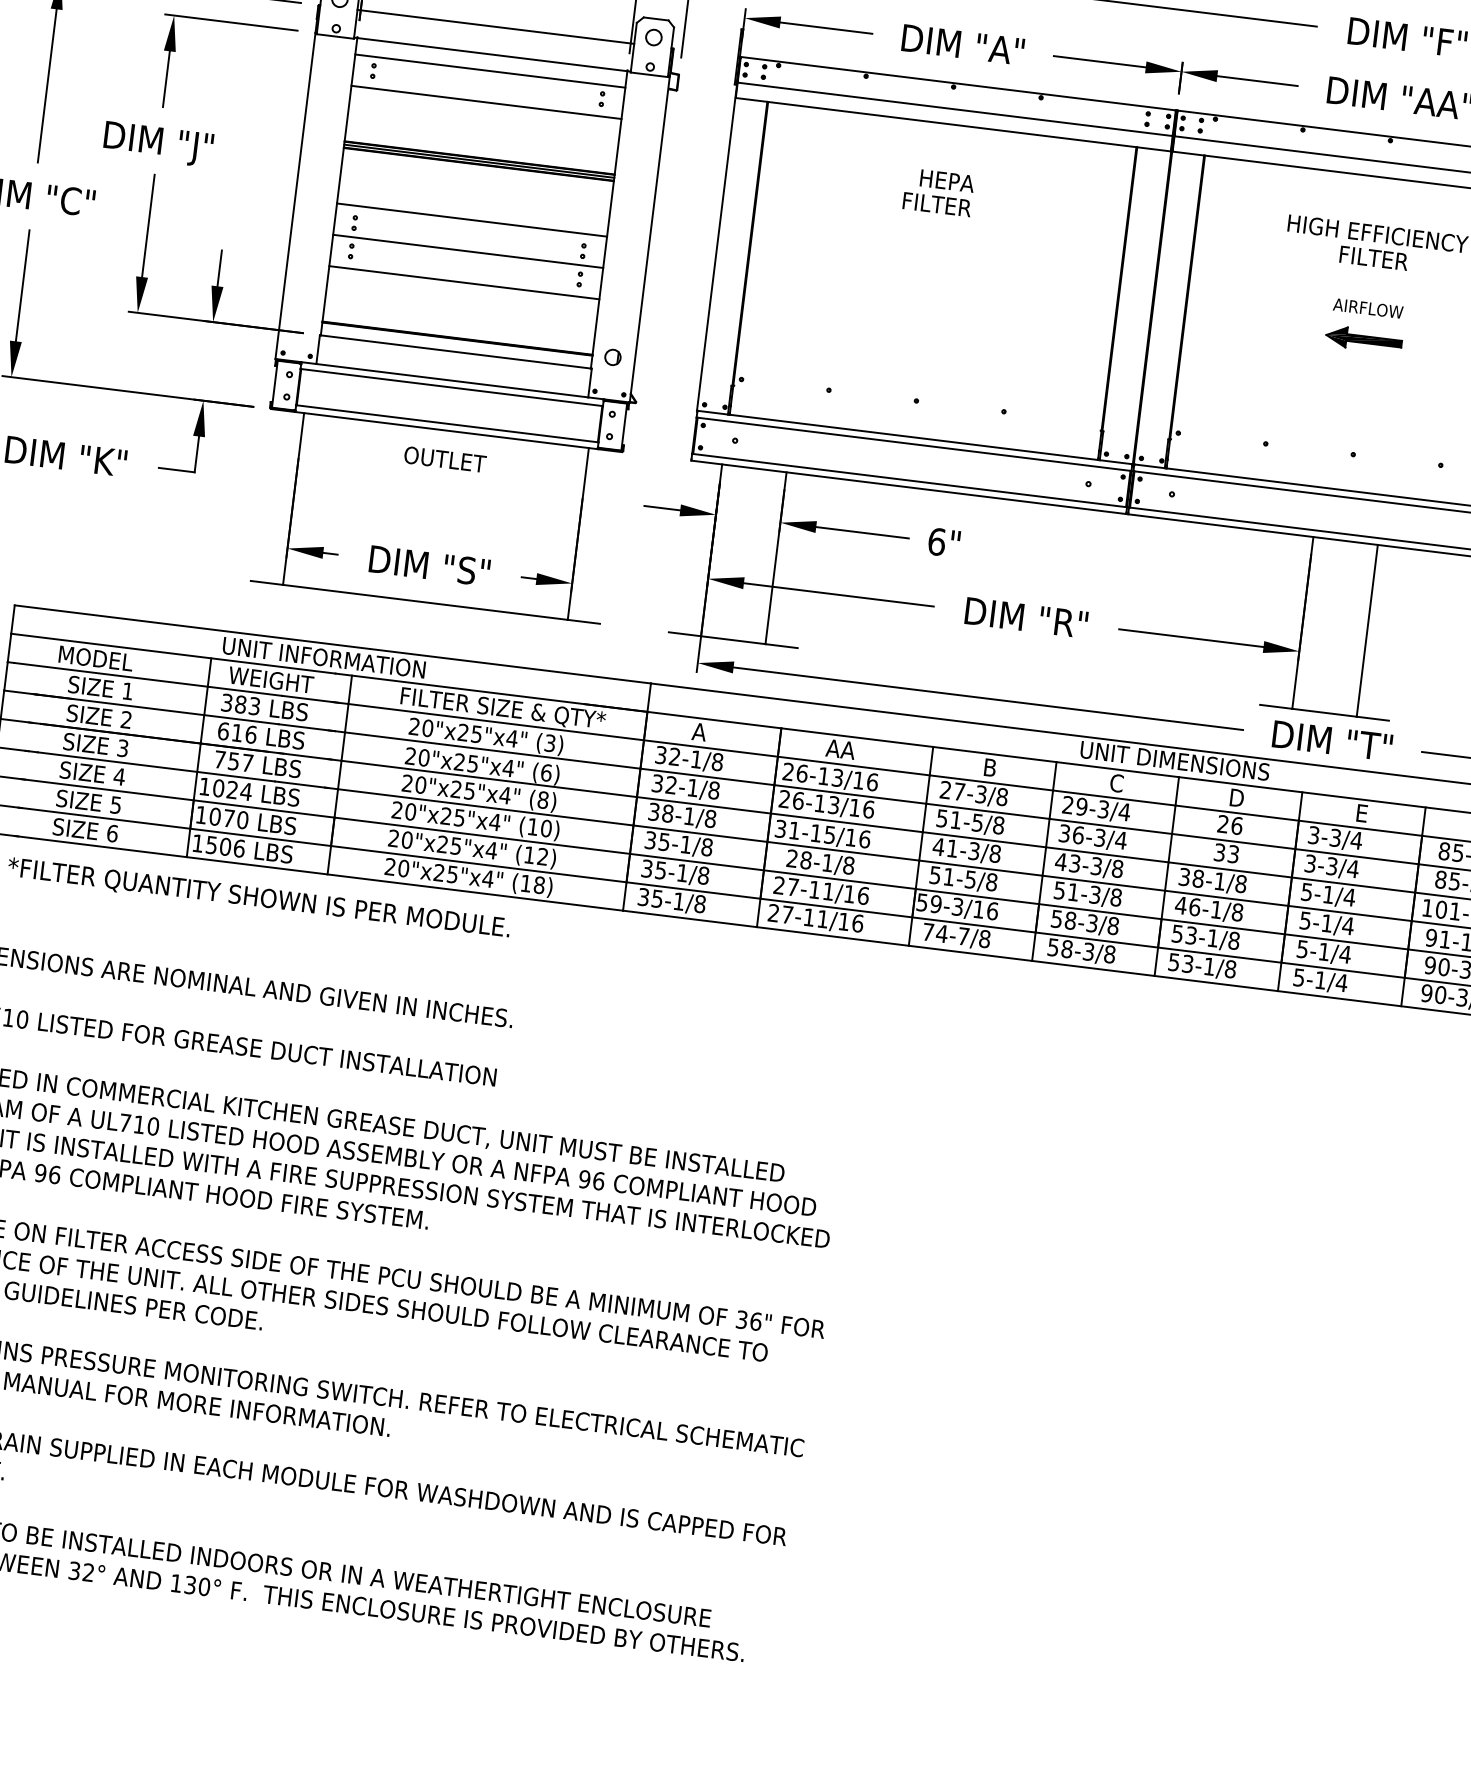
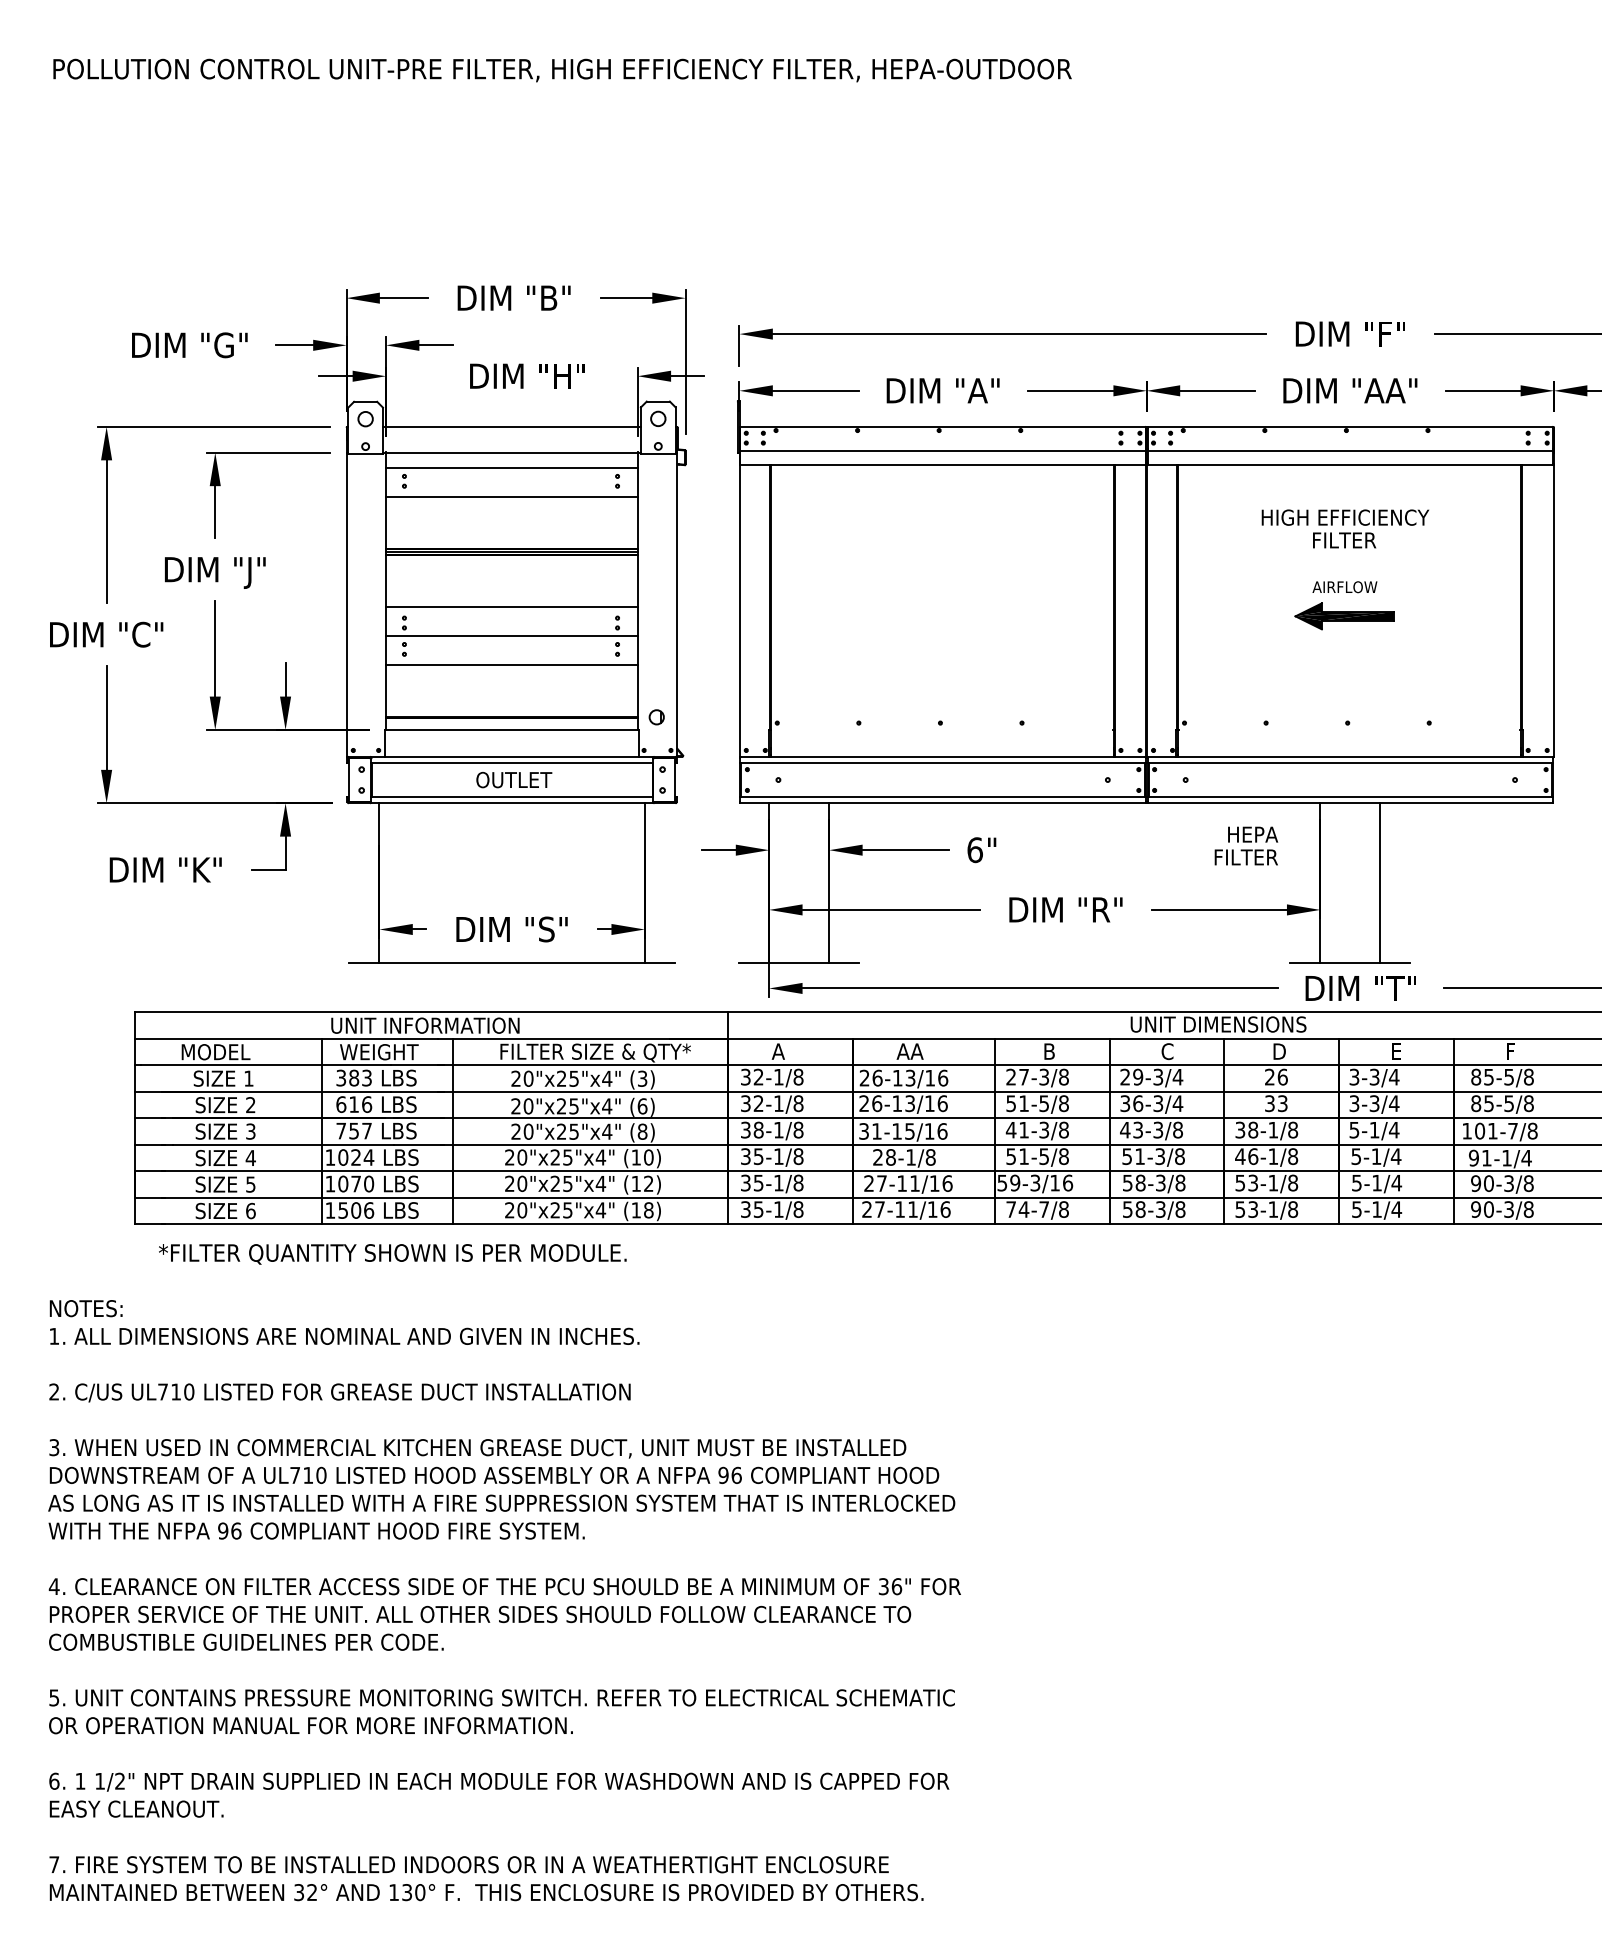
text: (938, 191) -> (1246, 845), moved
part: (1364, 338) -> (1344, 615), size x1.4
text: (445, 460) -> (514, 780), moved

